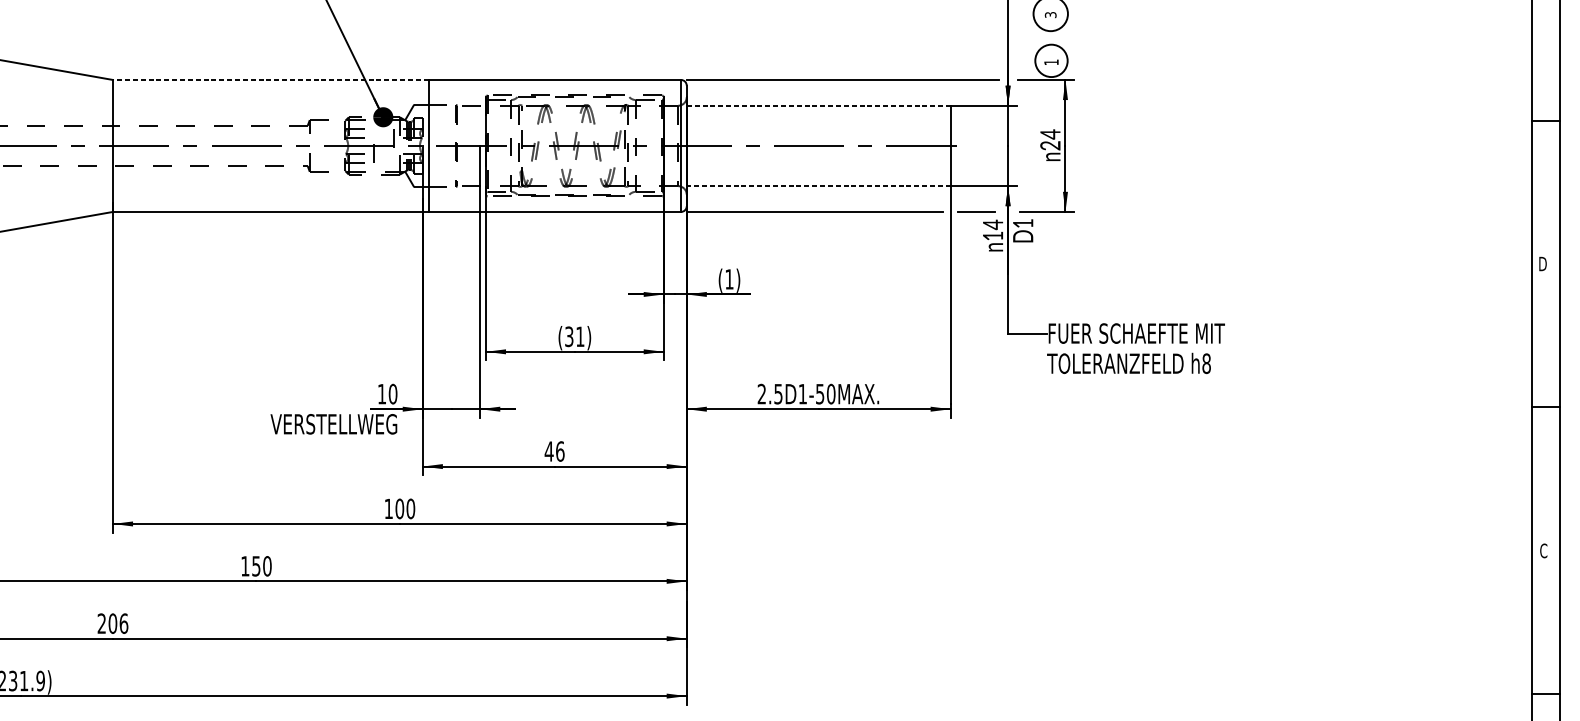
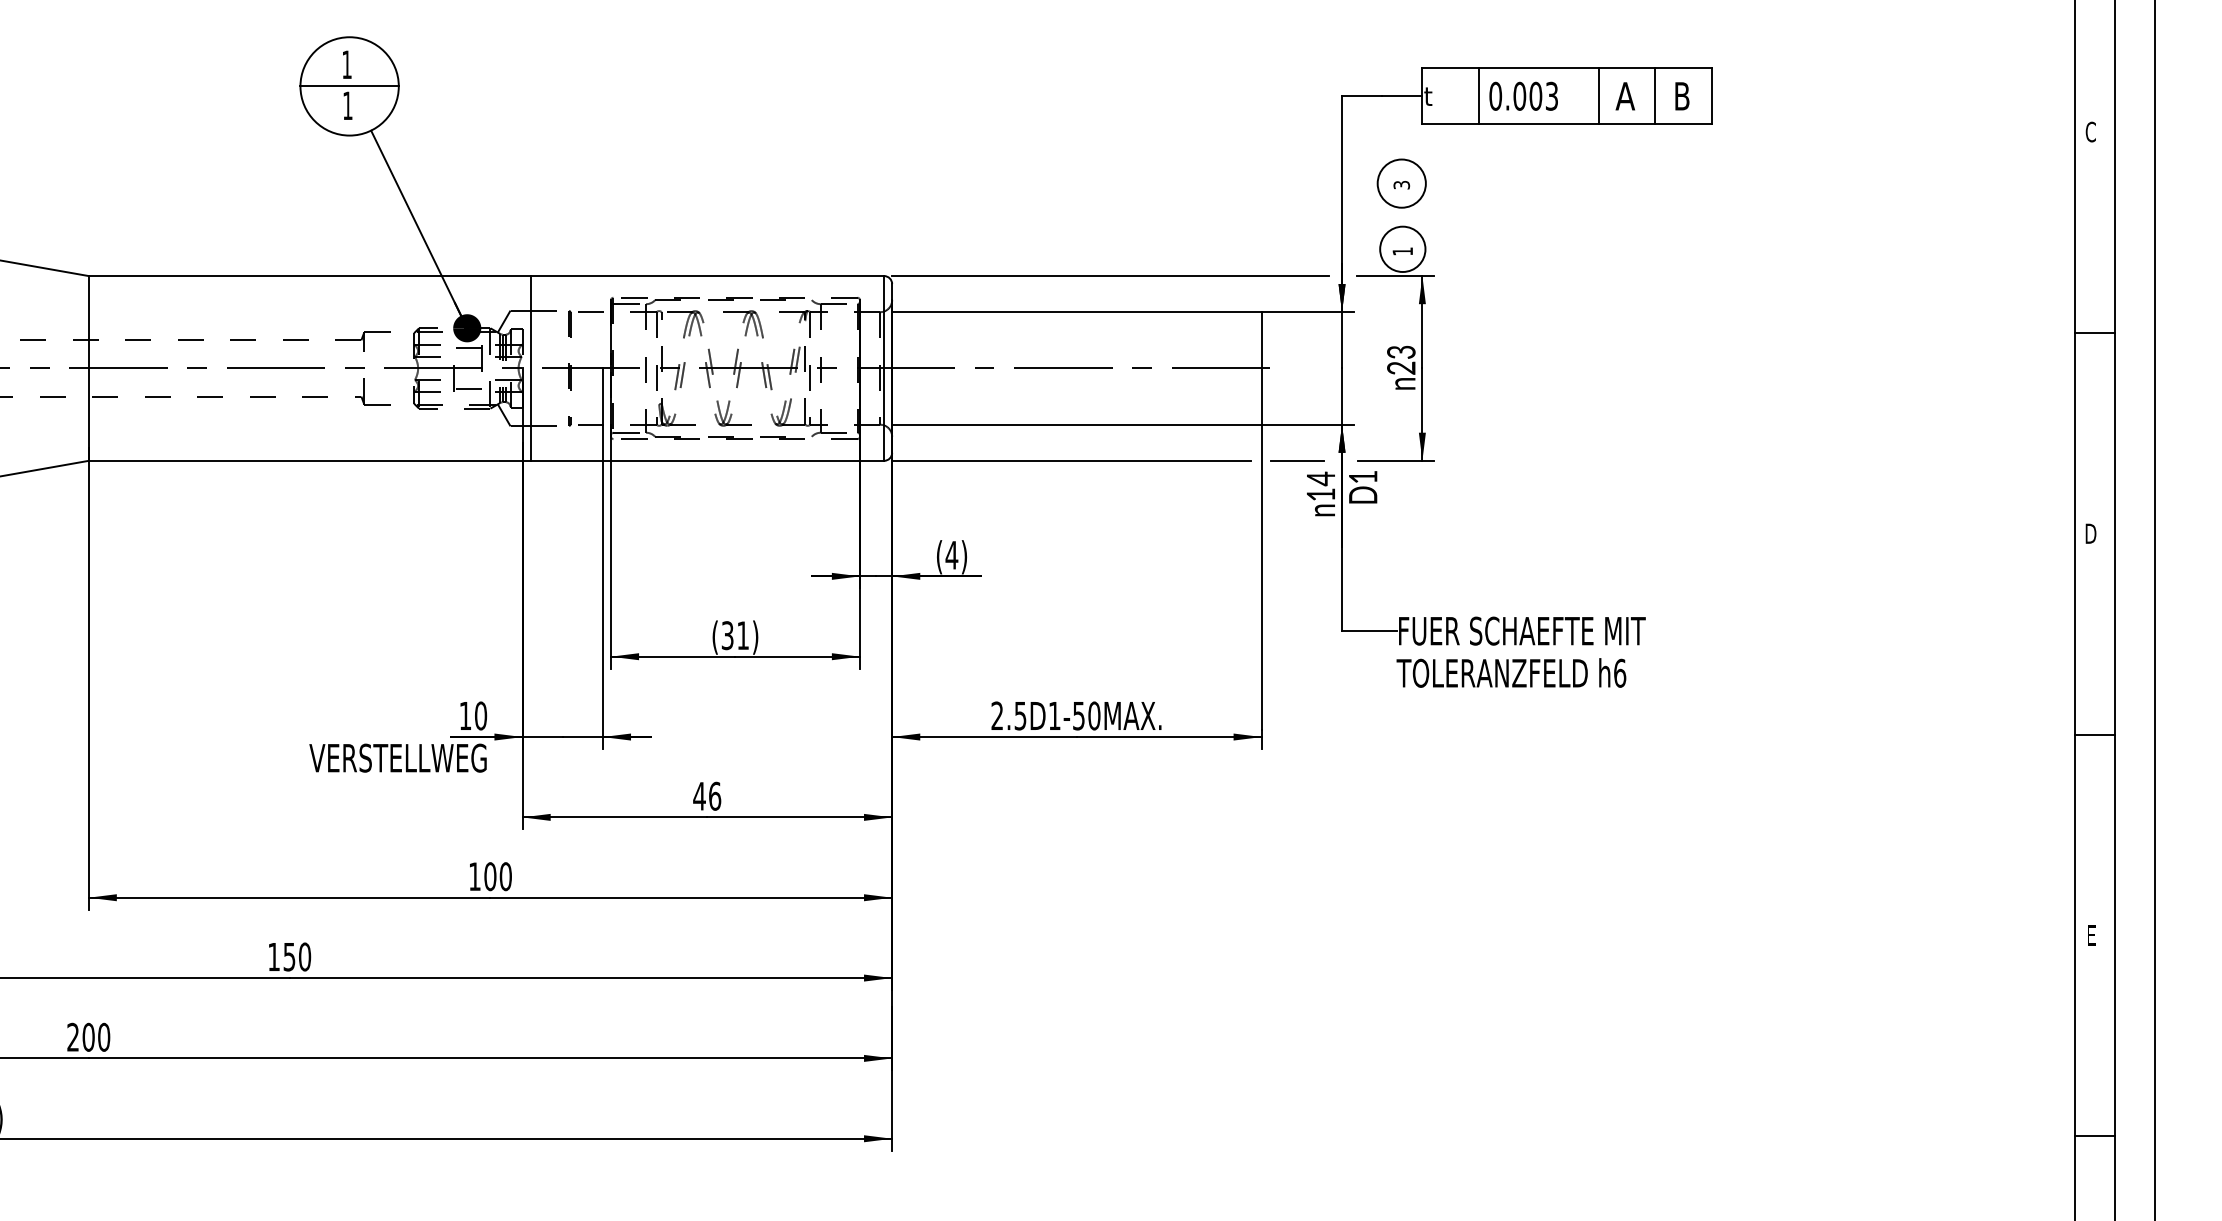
line: (270, 80) -> (309, 276), dashed -> solid
line: (818, 105) -> (1076, 312), dashed -> solid
line: (384, 131) -> (468, 348), added
text: (1050, 134) -> (1401, 352), 24 -> 23
line: (384, 160) -> (468, 388), added
line: (818, 185) -> (1076, 424), dashed -> solid
text: (729, 279) -> (951, 555), (1) -> (4)
text: (1206, 363) -> (1620, 672), h8 -> h6
text: (1544, 550) -> (2092, 935), C -> E
text: (124, 623) -> (104, 1036), 206 -> 200

